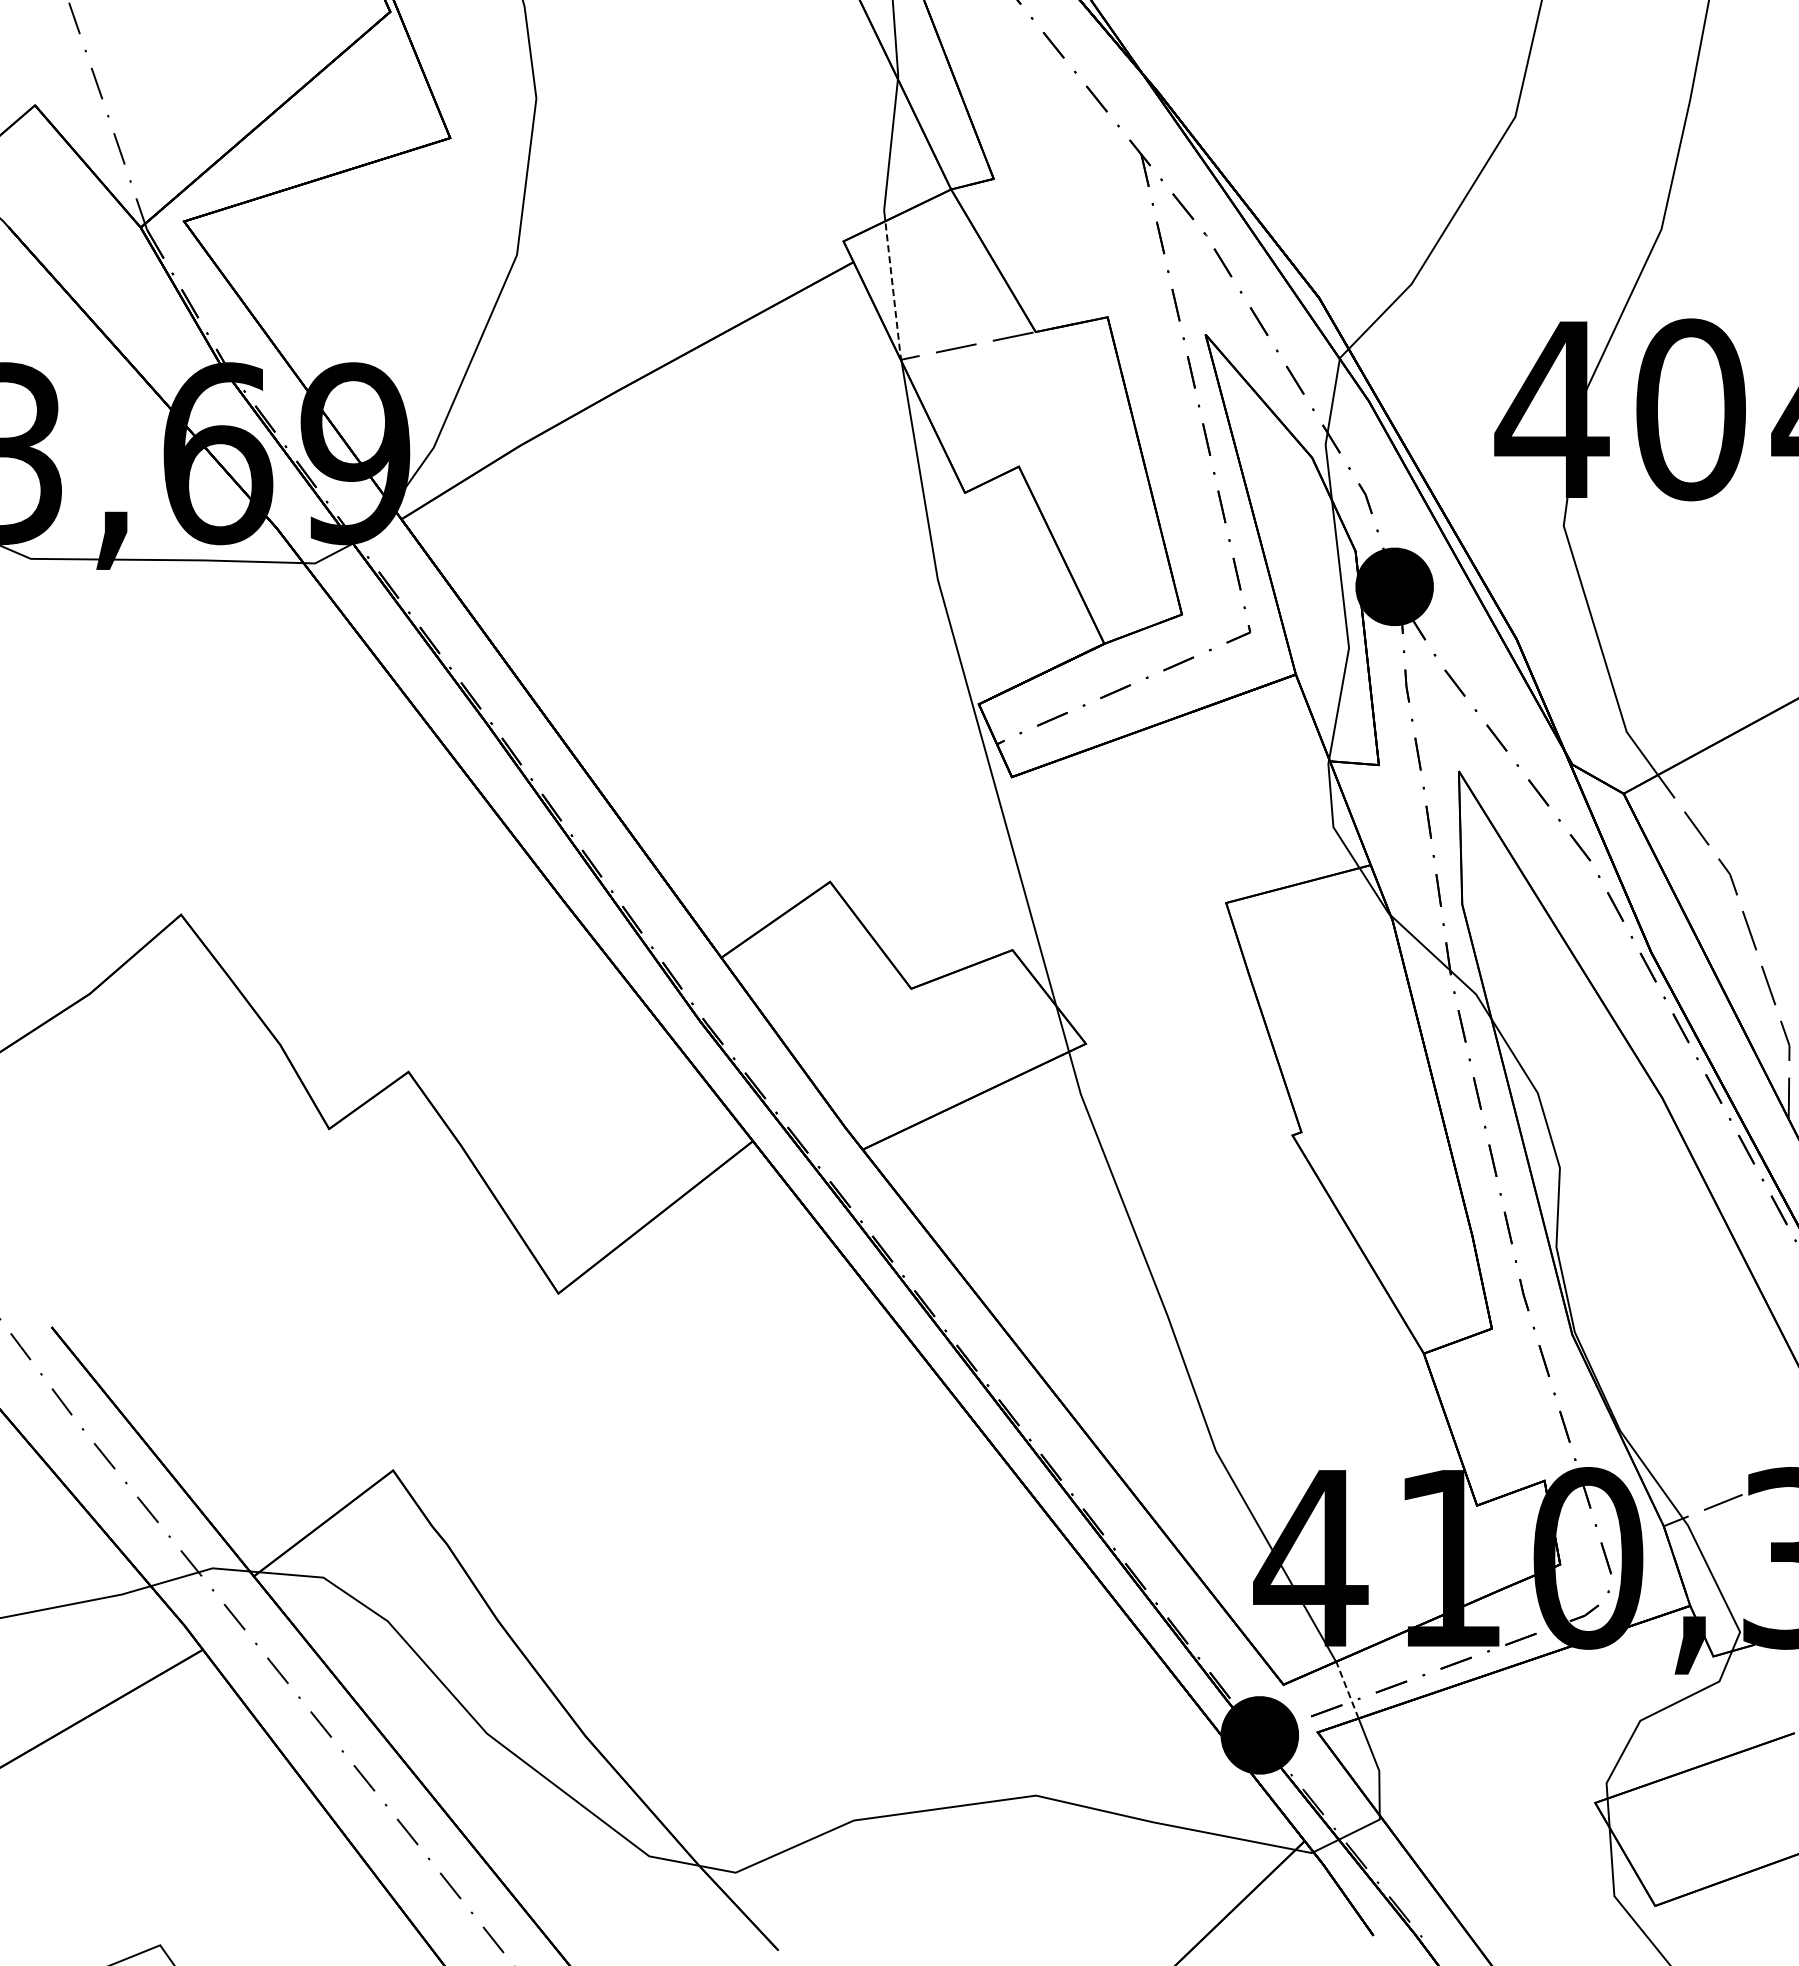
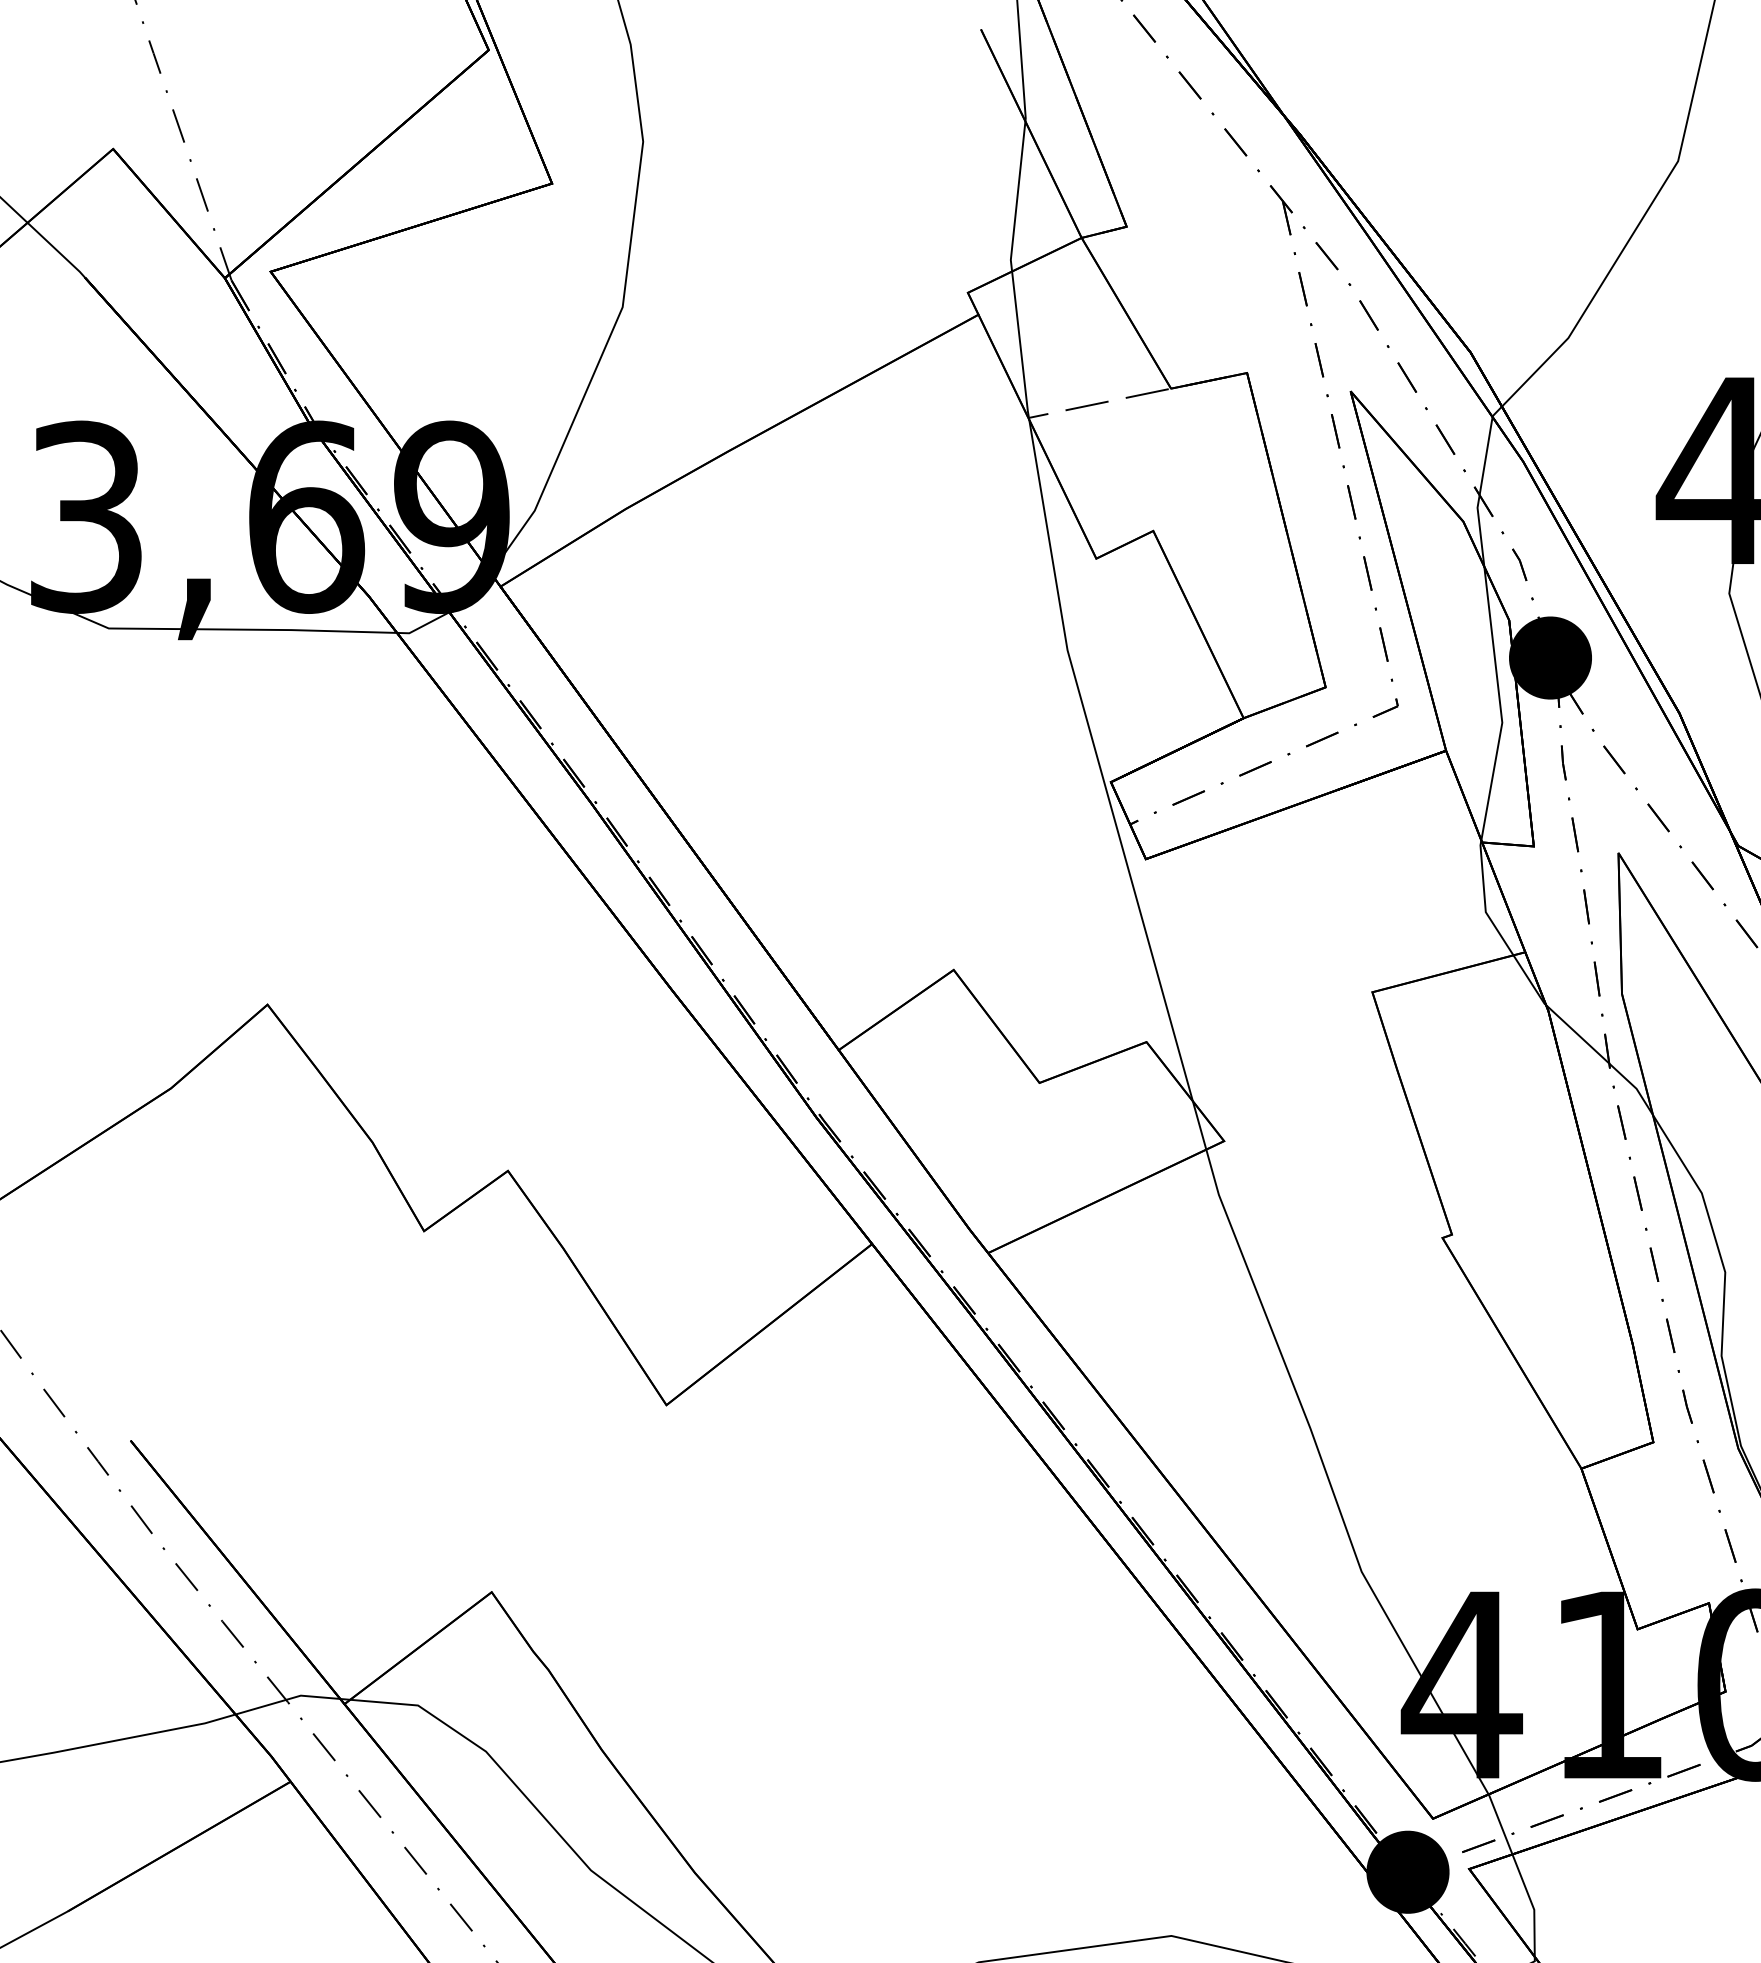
line: (893, 292) -> (1020, 346), dashed -> solid
line: (1346, 1688) -> (1499, 1822), dashed -> solid

